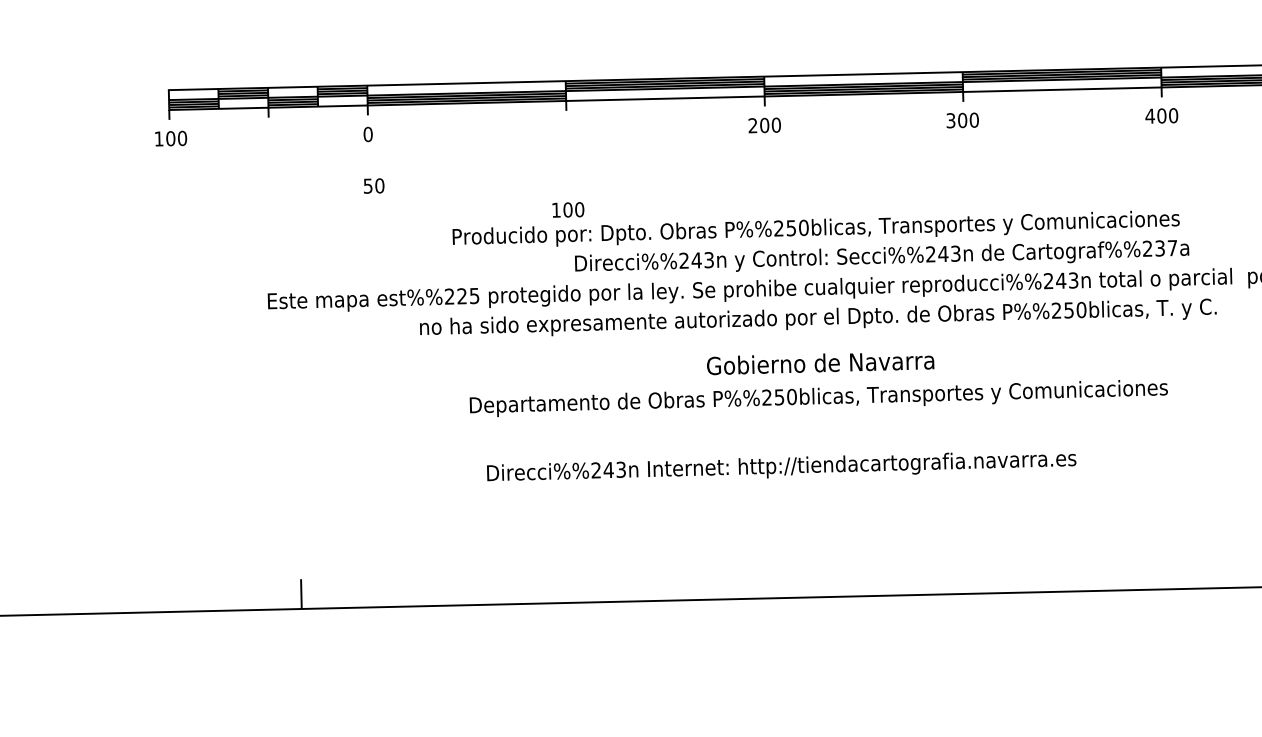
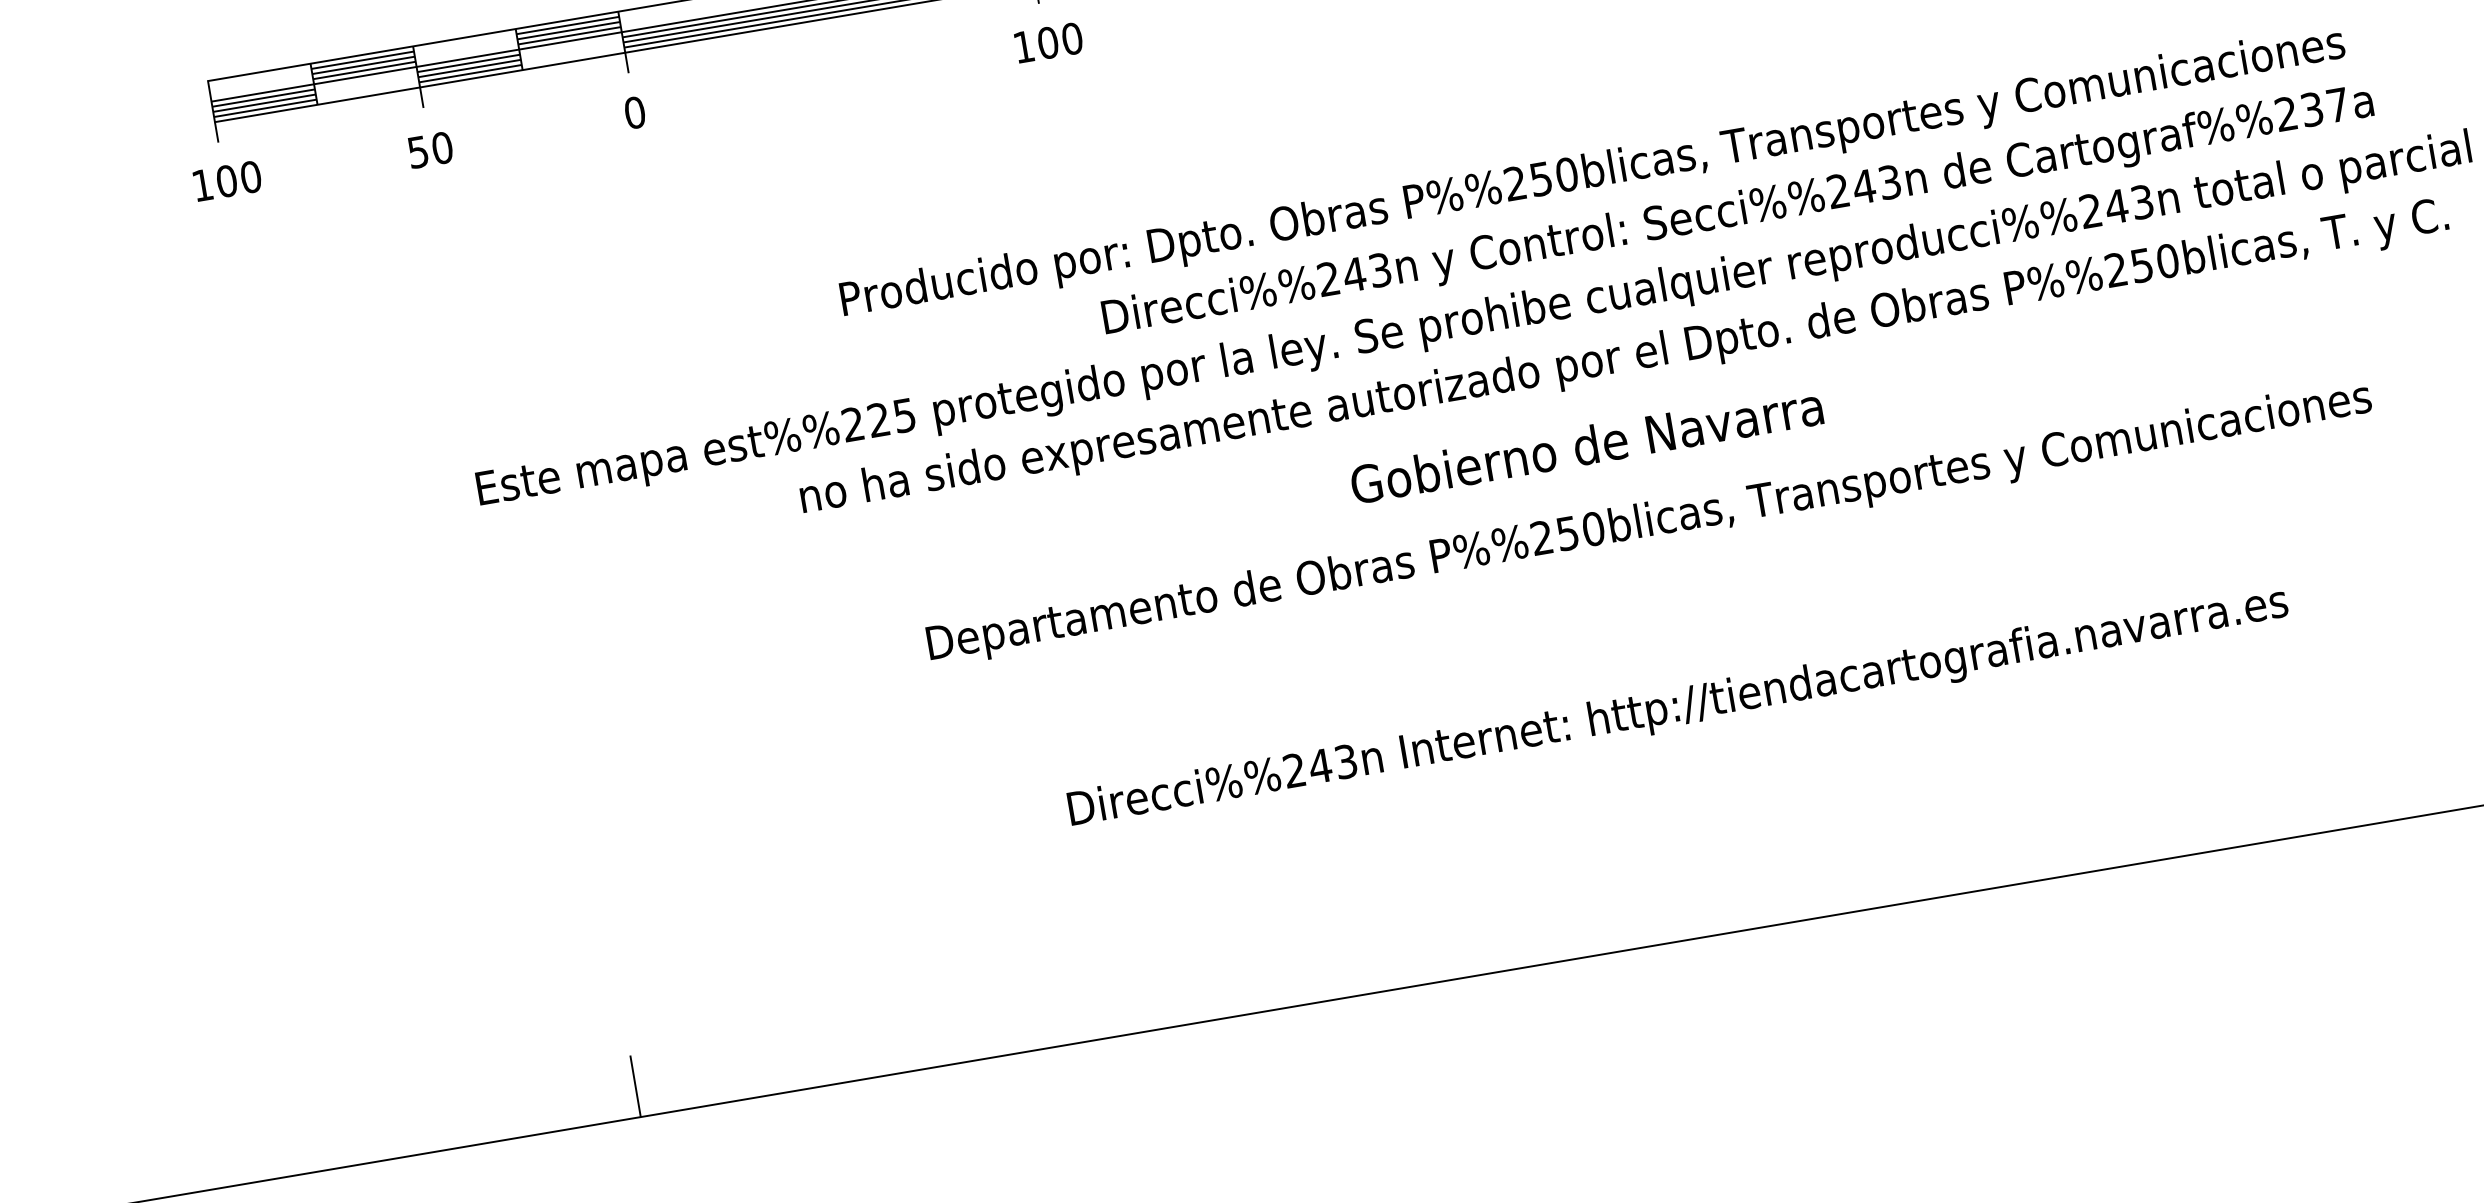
text: (374, 185) -> (431, 148), moved
text: (568, 209) -> (1048, 41), moved
text: (820, 364) -> (1587, 448), moved
text: (781, 466) -> (1677, 706), moved

